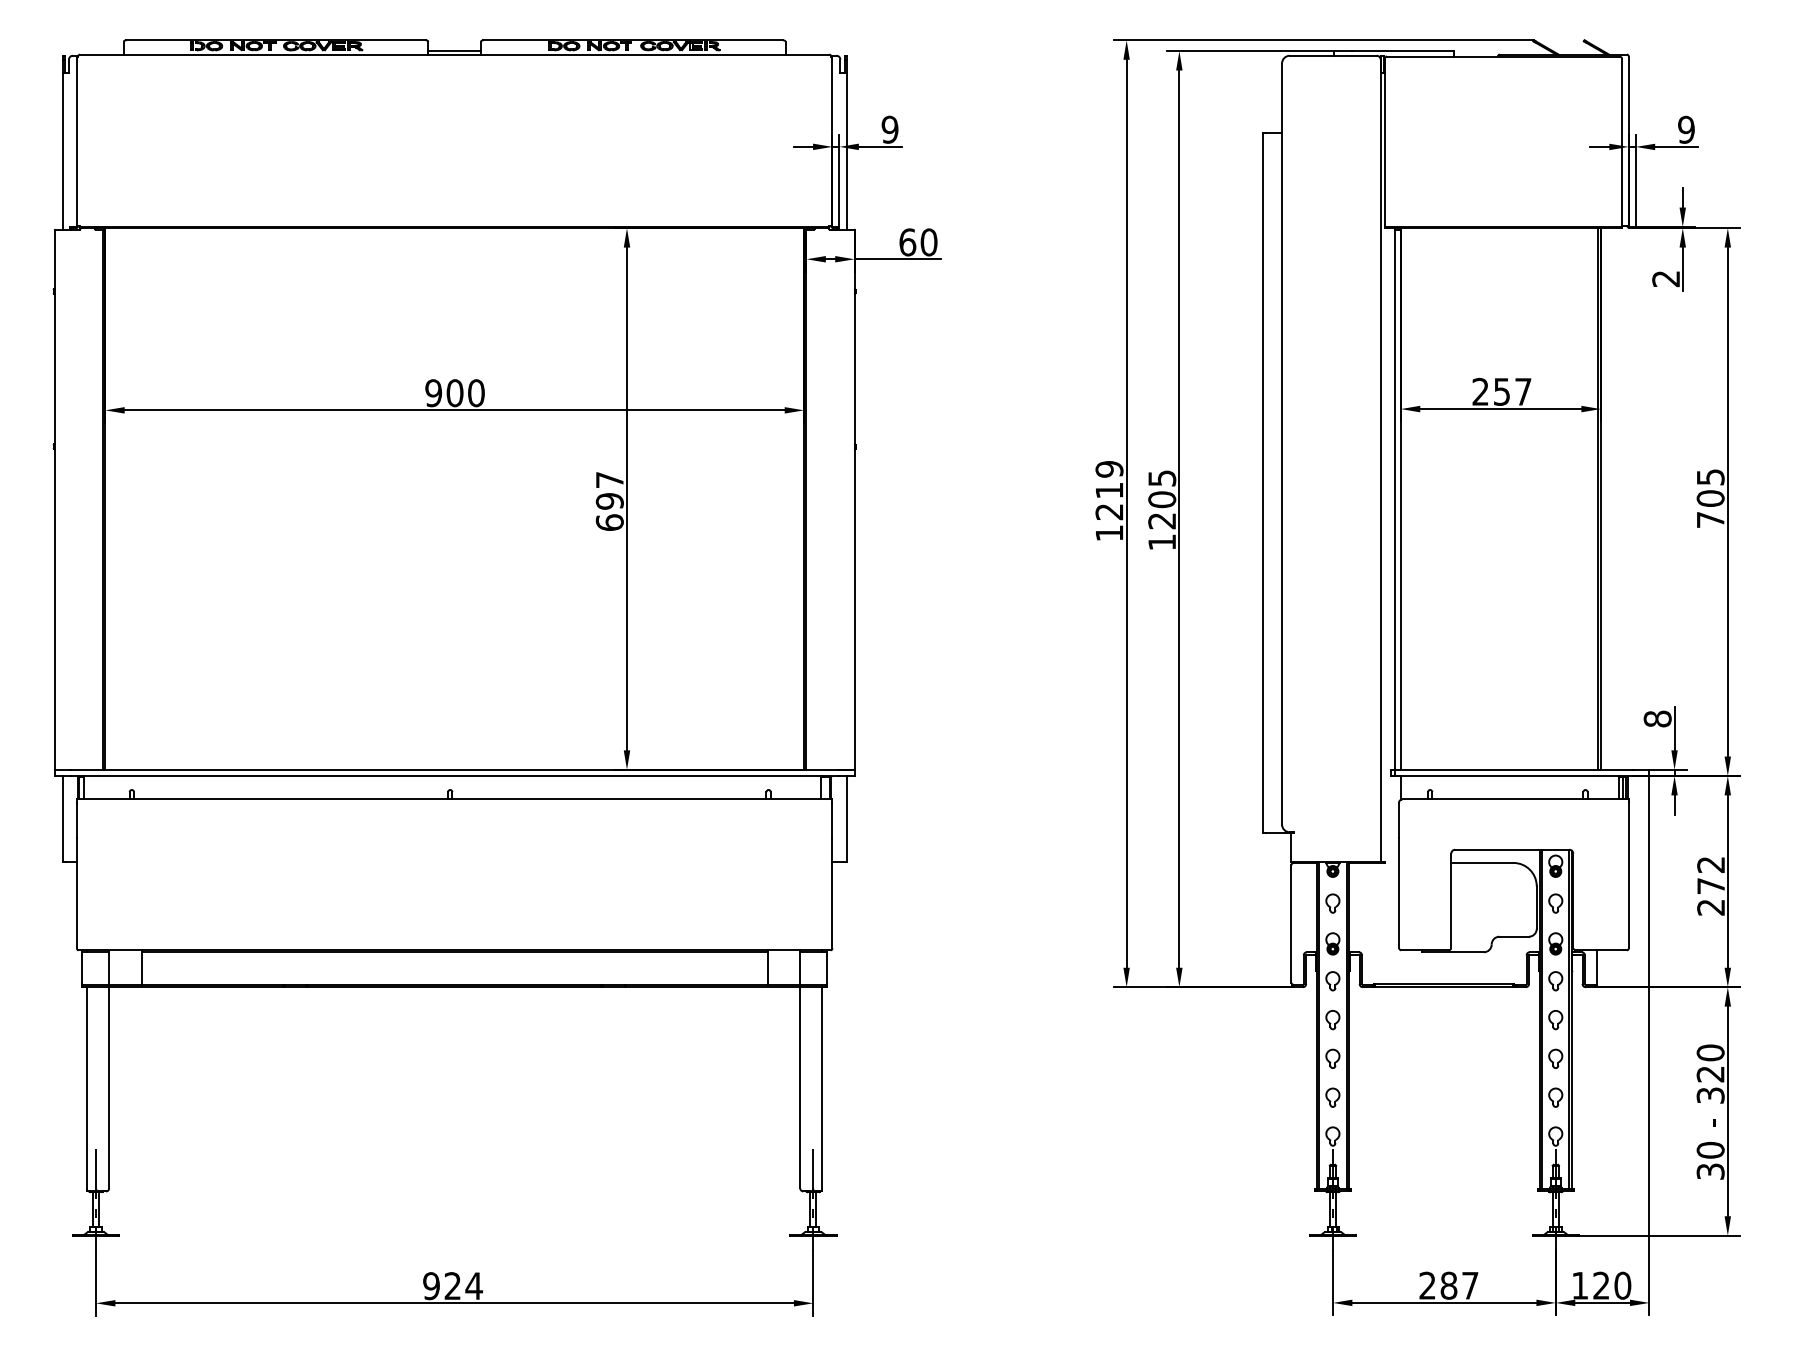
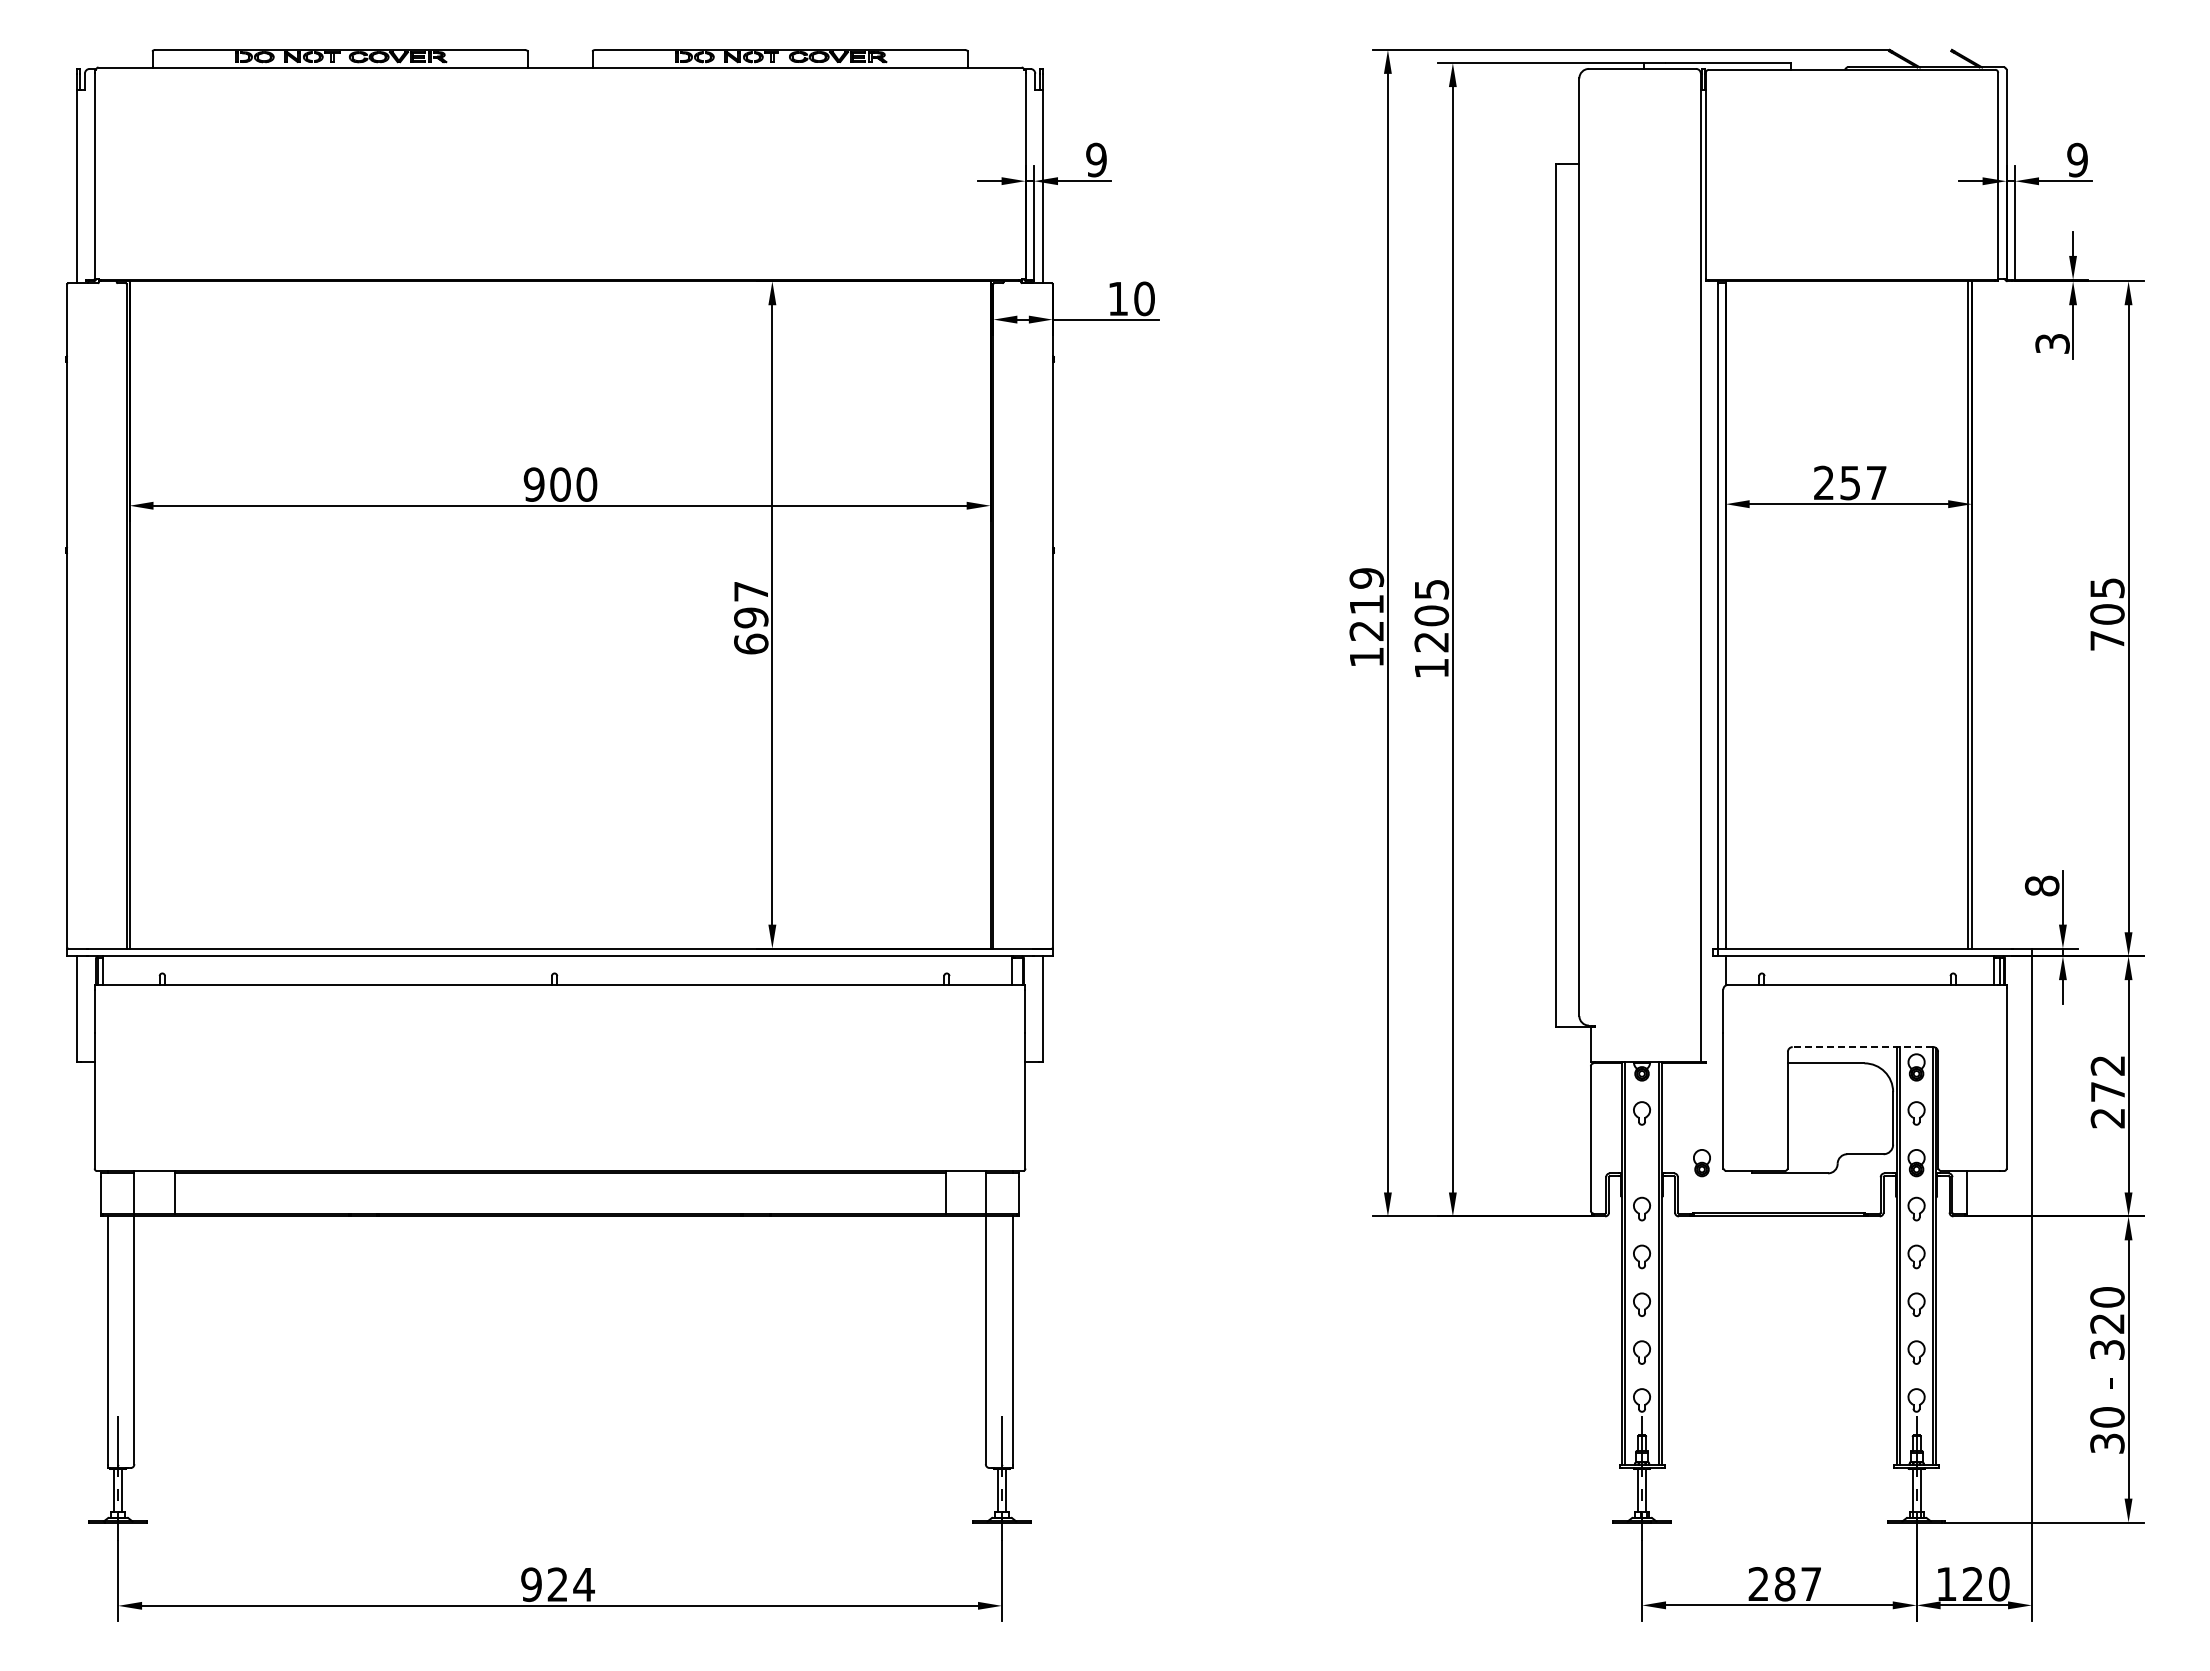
line: (454, 51) -> (559, 63), removed
text: (907, 242) -> (1118, 298), 60 -> 10
text: (1666, 278) -> (2052, 343), 2 -> 3
line: (1511, 850) -> (1862, 1047), solid -> dashed
part: (1332, 944) -> (1701, 1163), moved

